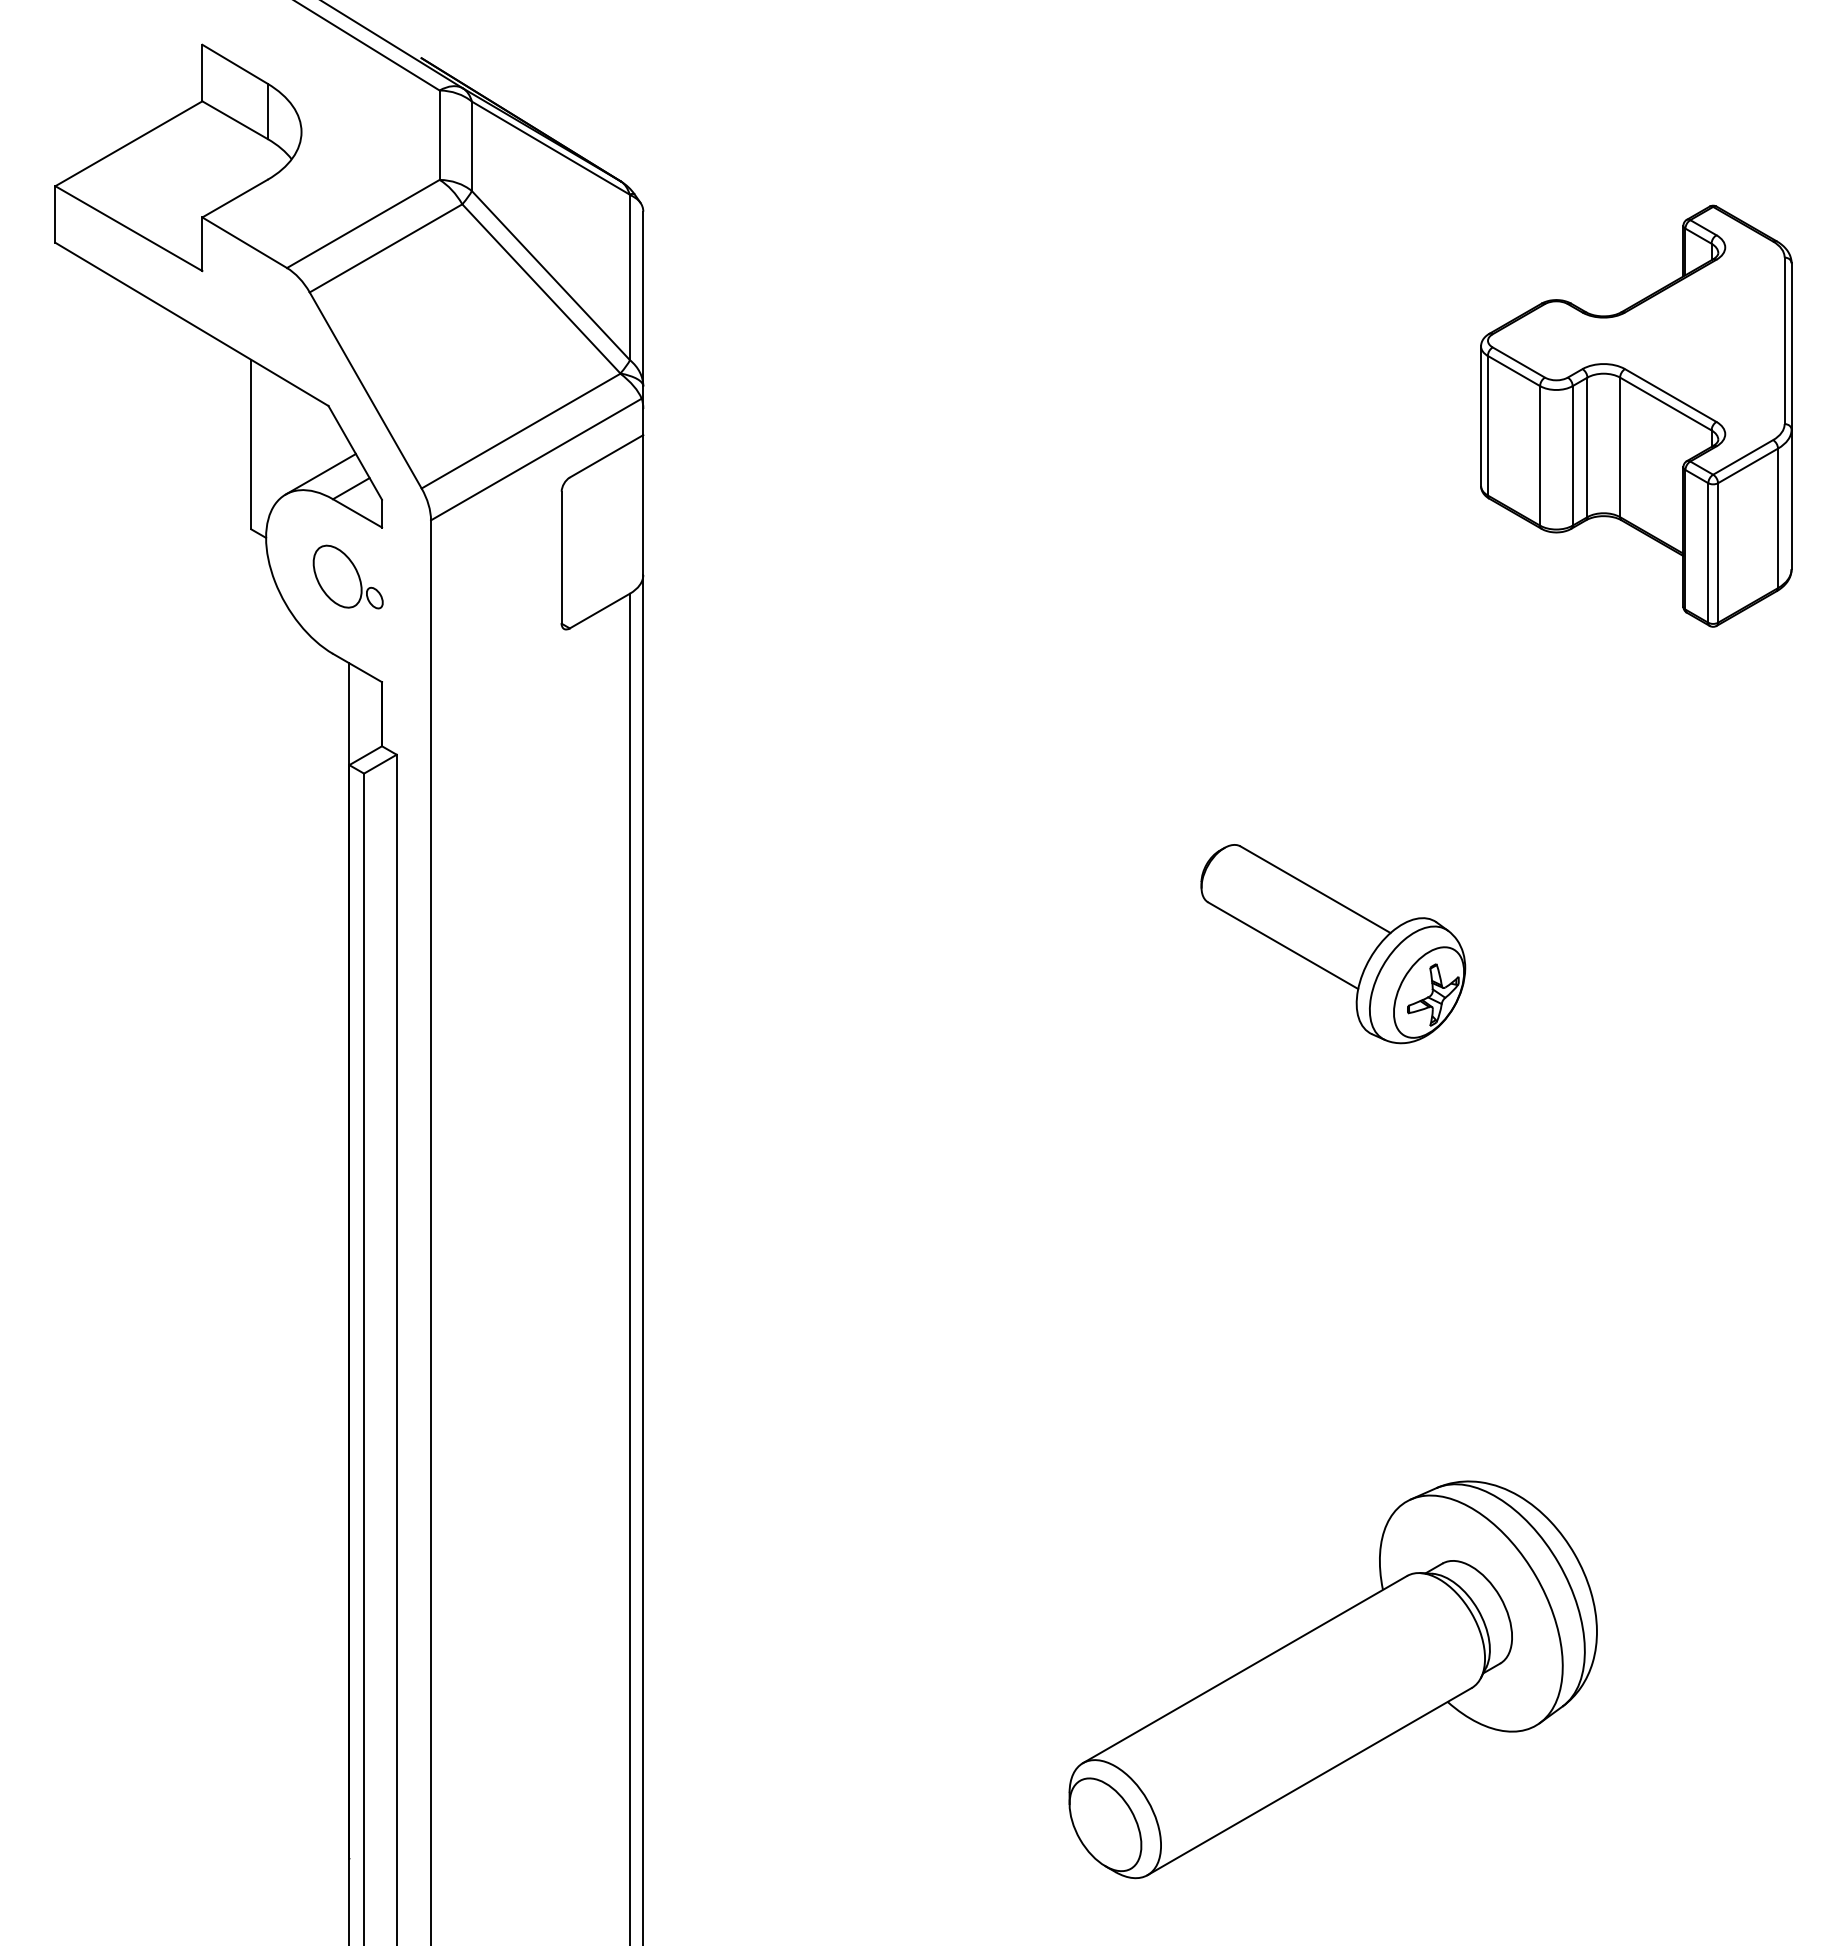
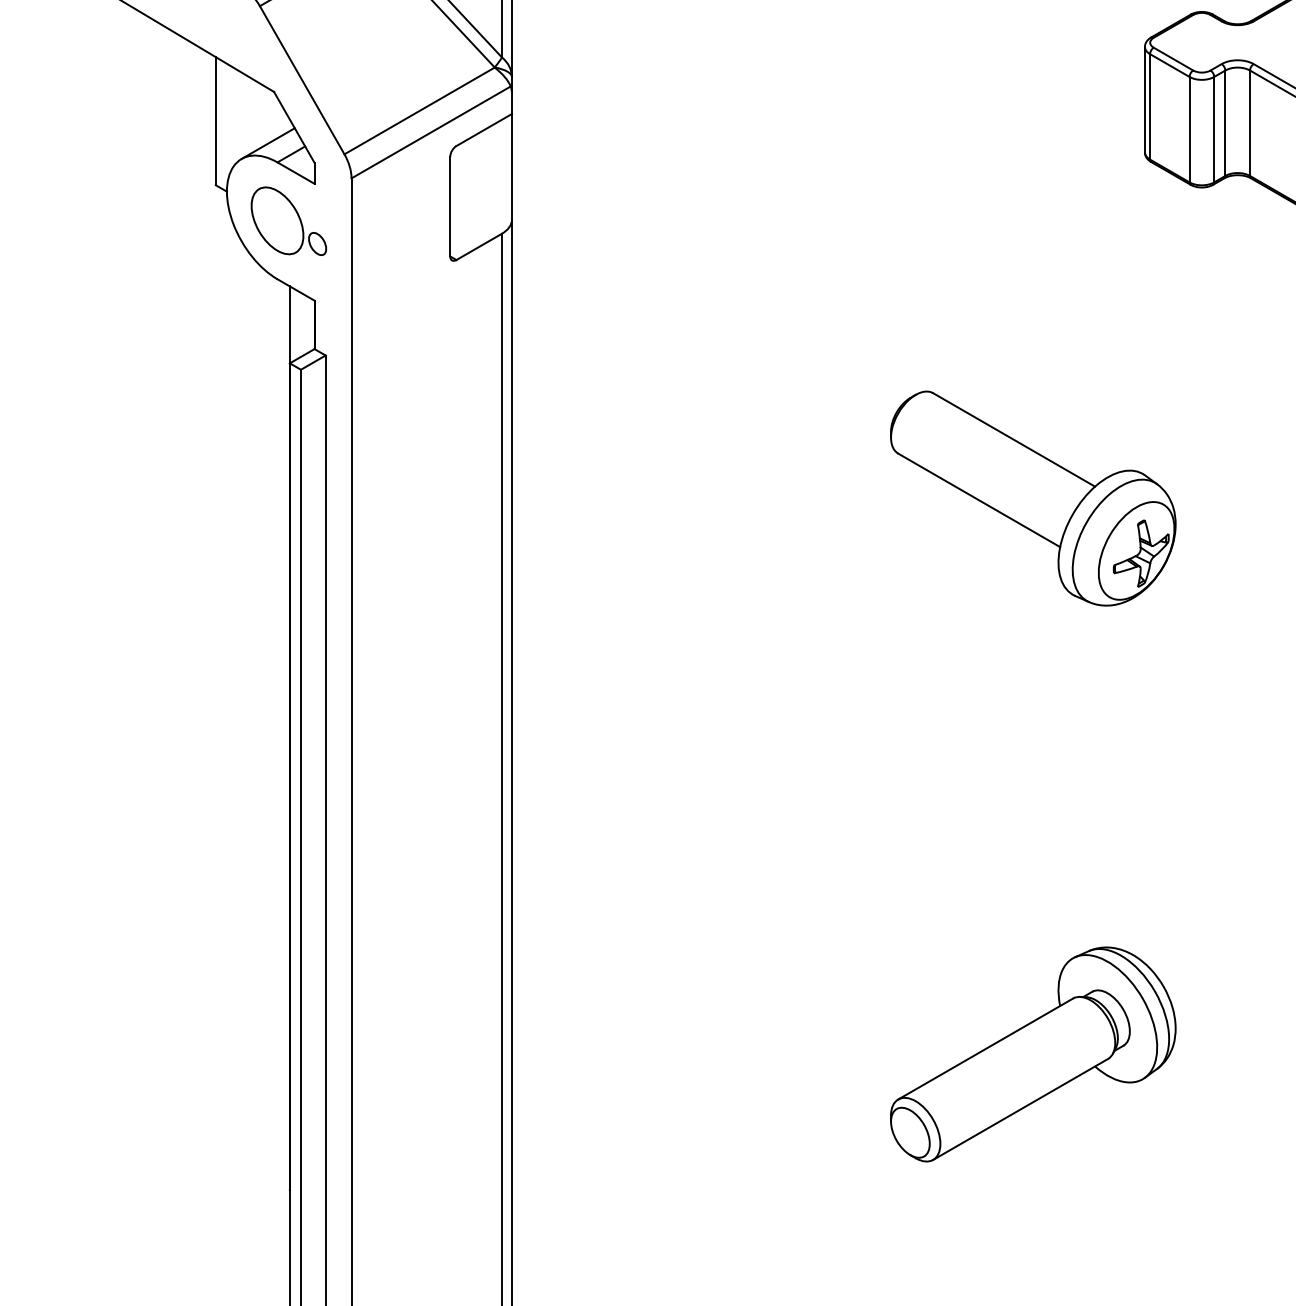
part: (348, 576) -> (289, 220), size x1.43
part: (1333, 943) -> (1033, 498), size x1.43
part: (1333, 1679) -> (1033, 1054), size x0.71

